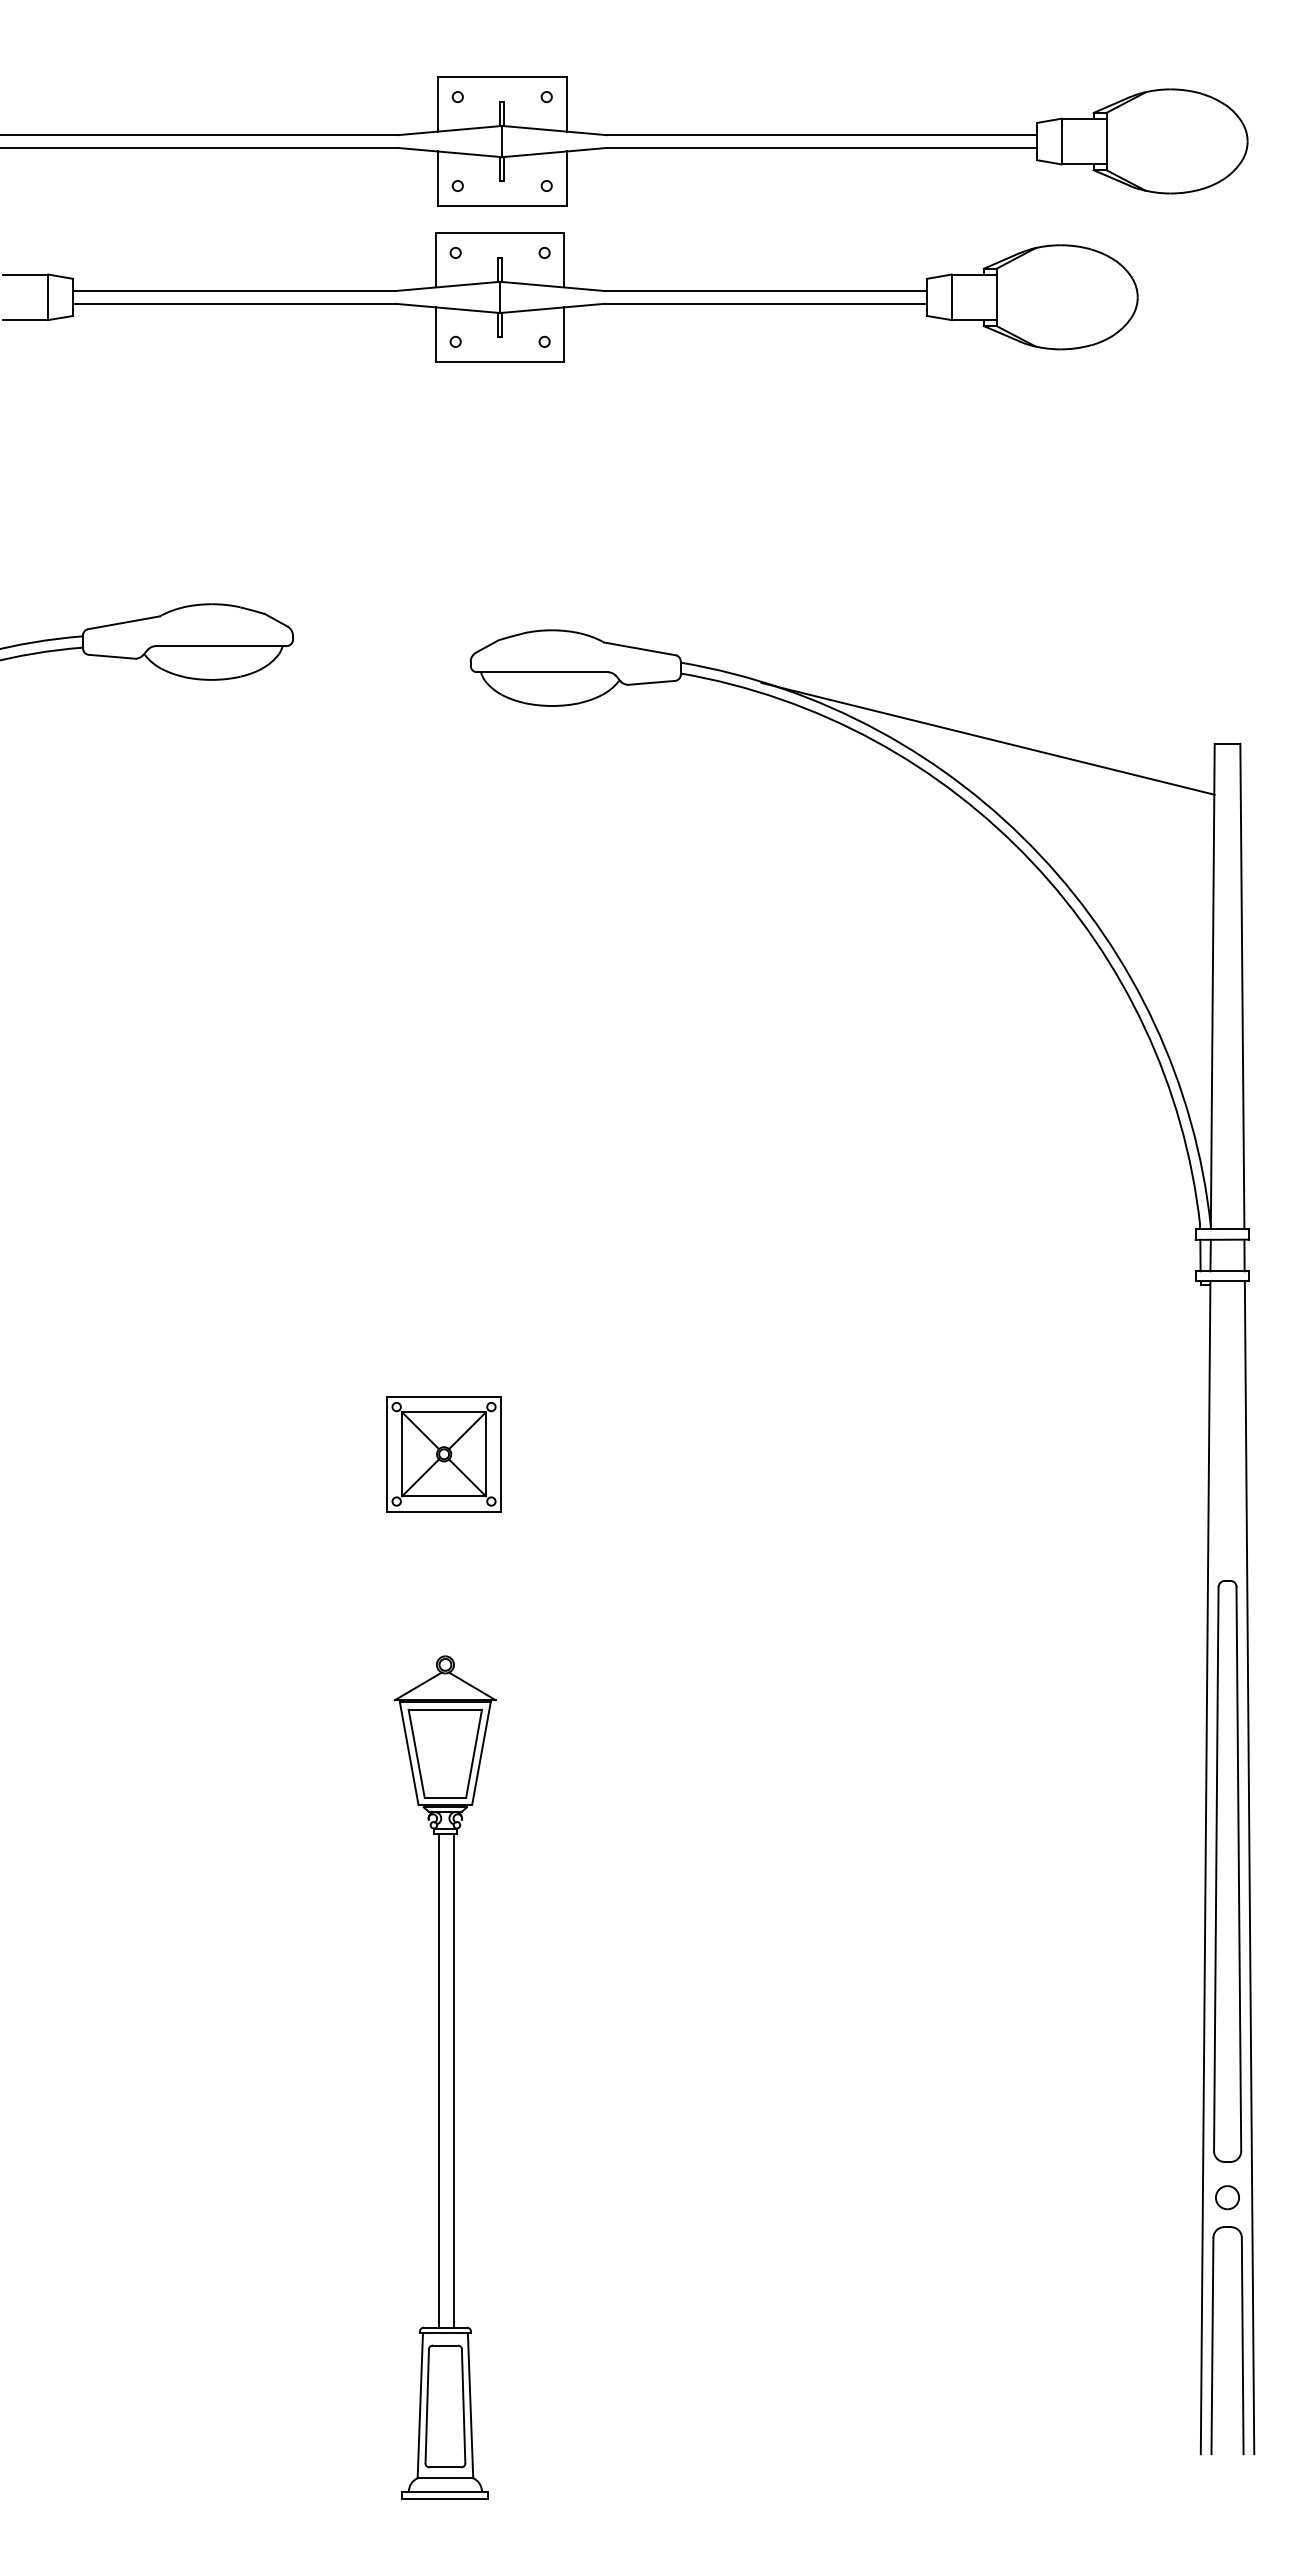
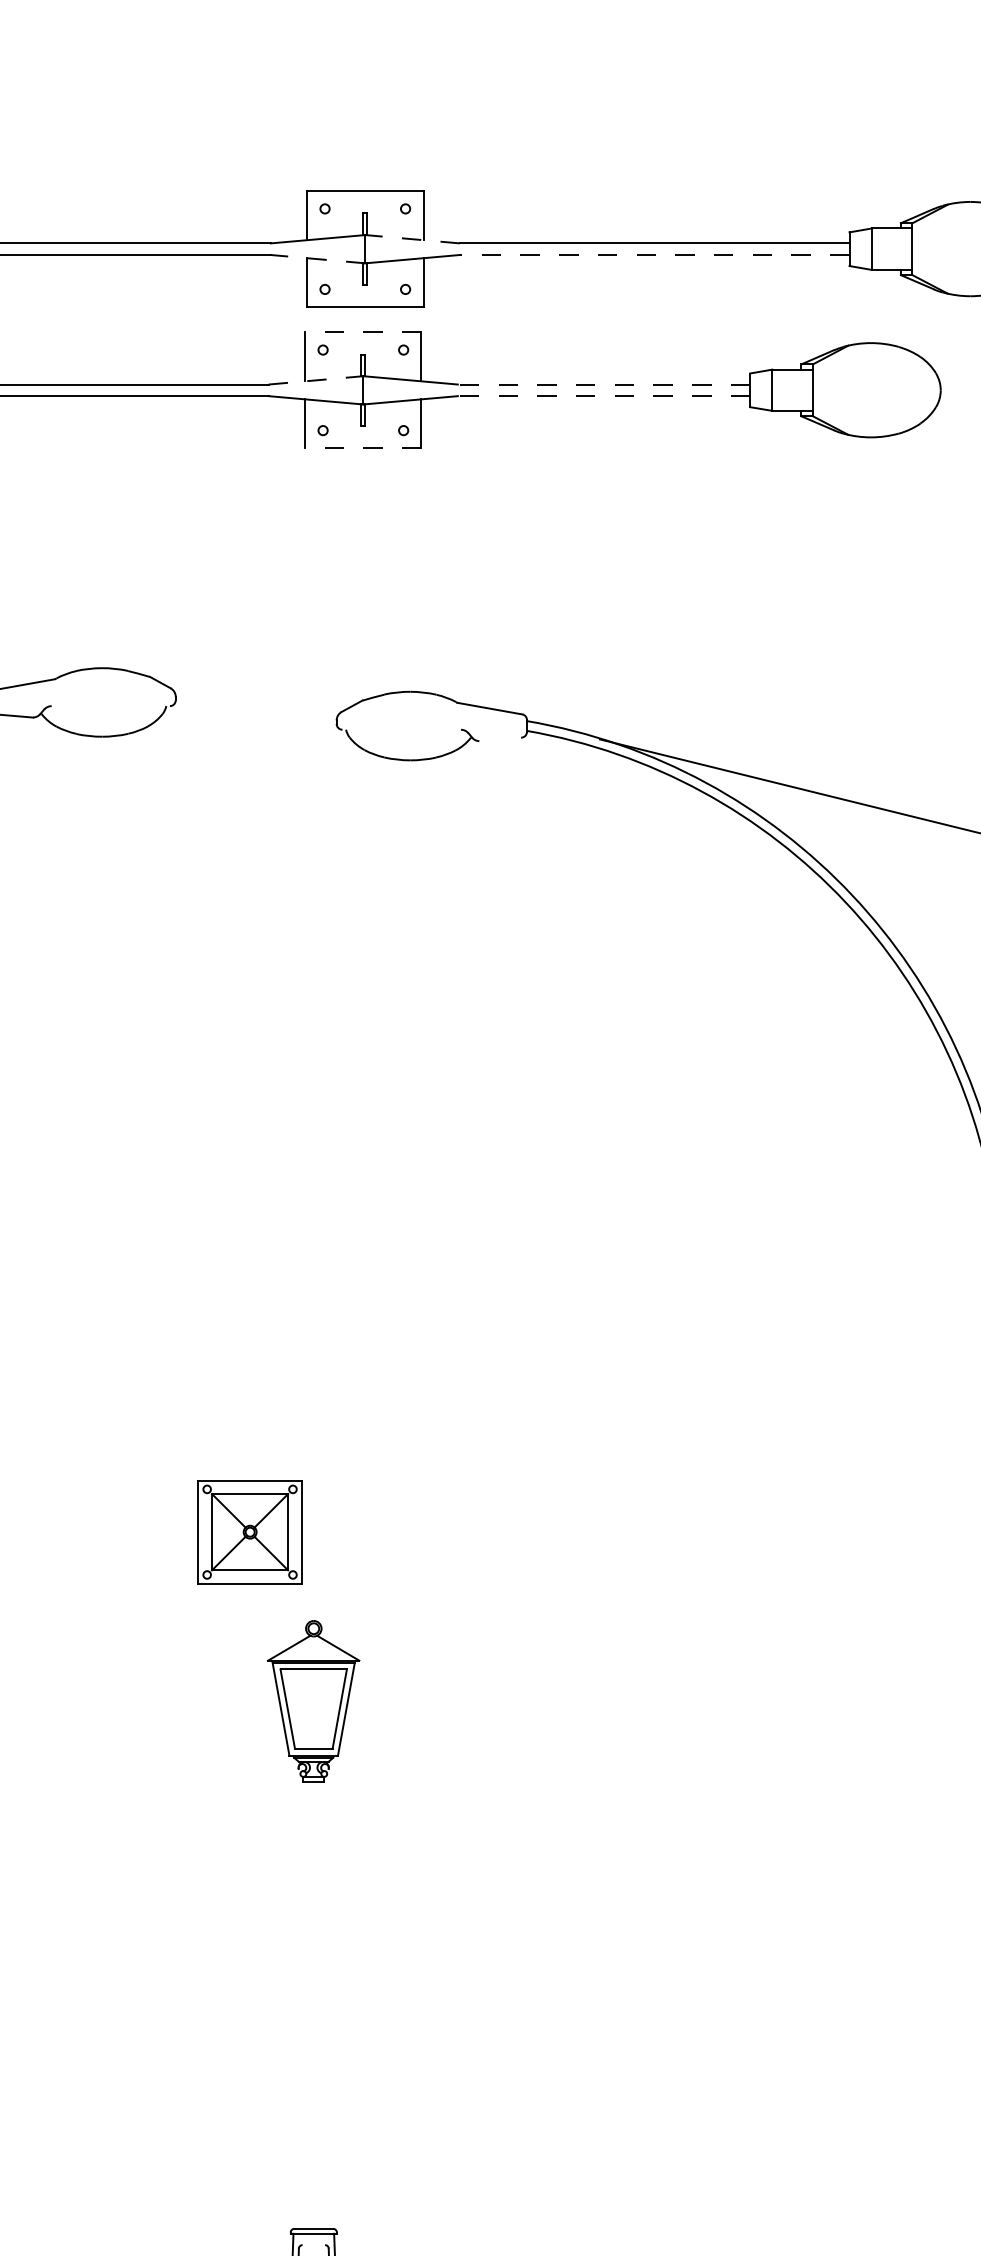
line: (553, 130) -> (411, 239), solid -> dashed
line: (821, 147) -> (654, 254), solid -> dashed
line: (449, 152) -> (317, 259), solid -> dashed
line: (499, 233) -> (362, 332), solid -> dashed
line: (448, 286) -> (316, 380), solid -> dashed
line: (765, 291) -> (603, 384), solid -> dashed
line: (765, 303) -> (603, 395), solid -> dashed
line: (499, 361) -> (362, 448), solid -> dashed
line: (220, 646) -> (110, 706), removed
line: (542, 672) -> (401, 730), removed
line: (651, 682) -> (500, 739), removed
part: (443, 1454) -> (249, 1532), moved
line: (438, 2080) -> (307, 2005), removed
line: (453, 2080) -> (321, 2005), removed
line: (445, 2345) -> (313, 2245), removed

